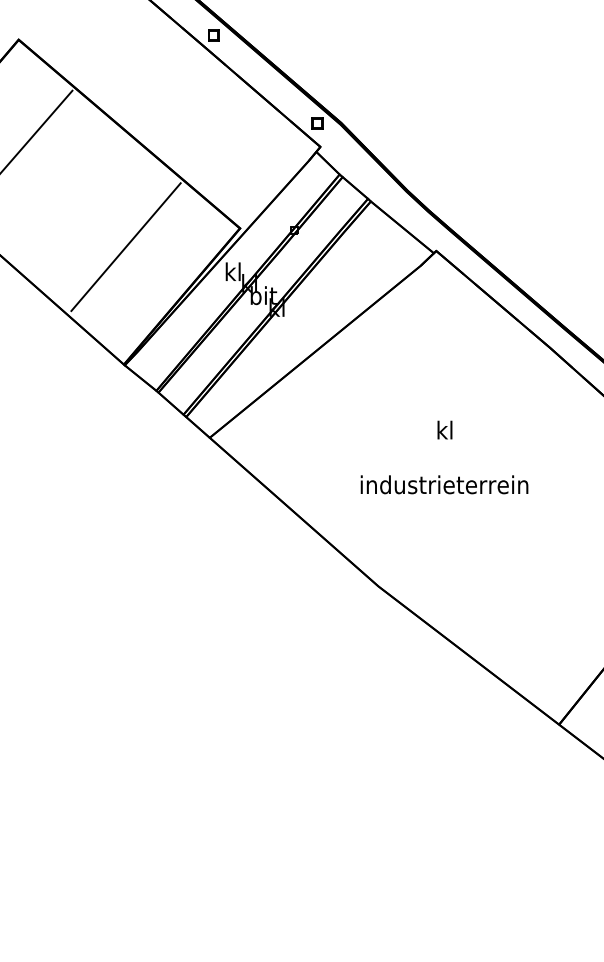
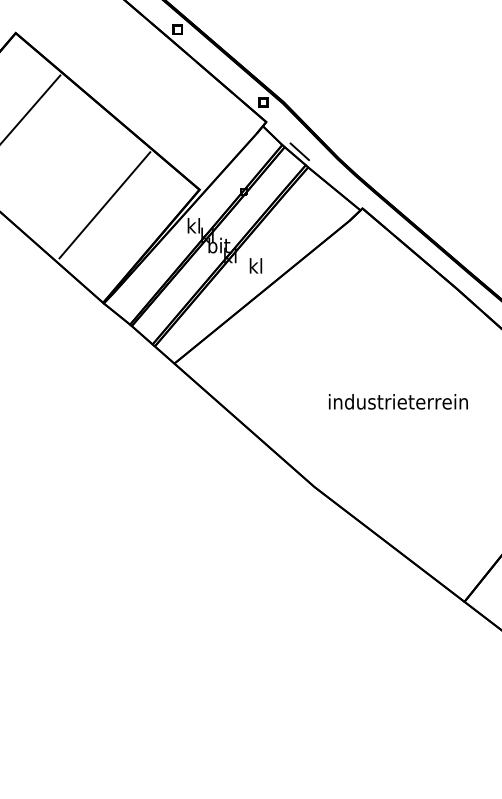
line: (360, 182) -> (299, 151), added
text: (444, 429) -> (255, 265), moved
text: (444, 484) -> (398, 401), moved

